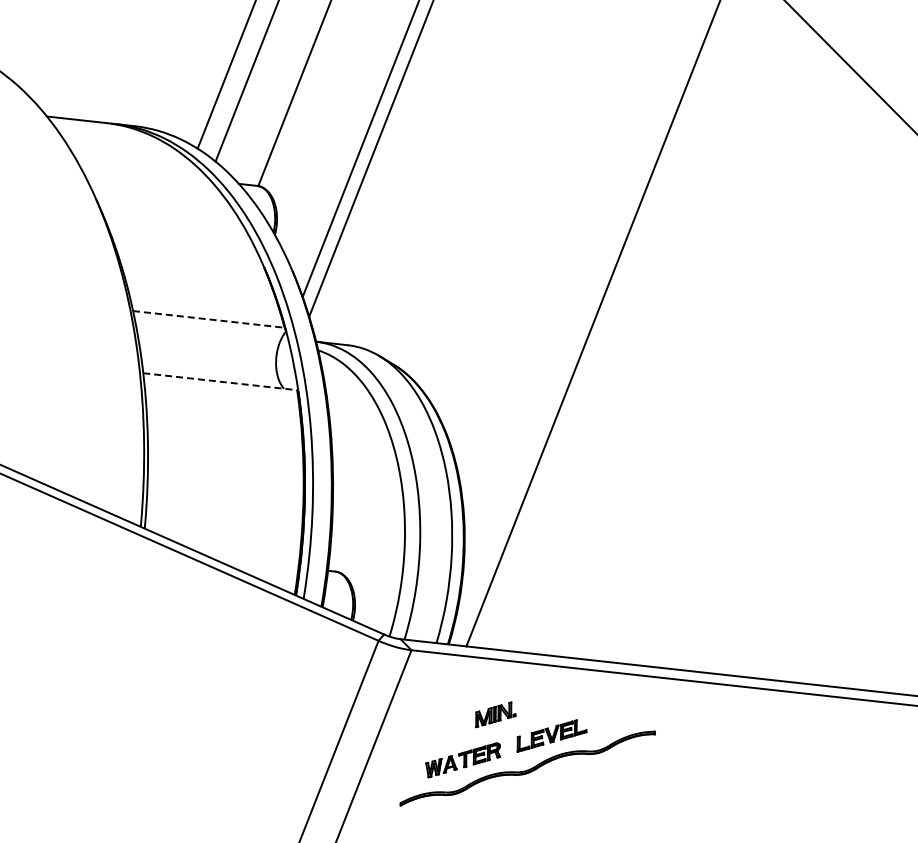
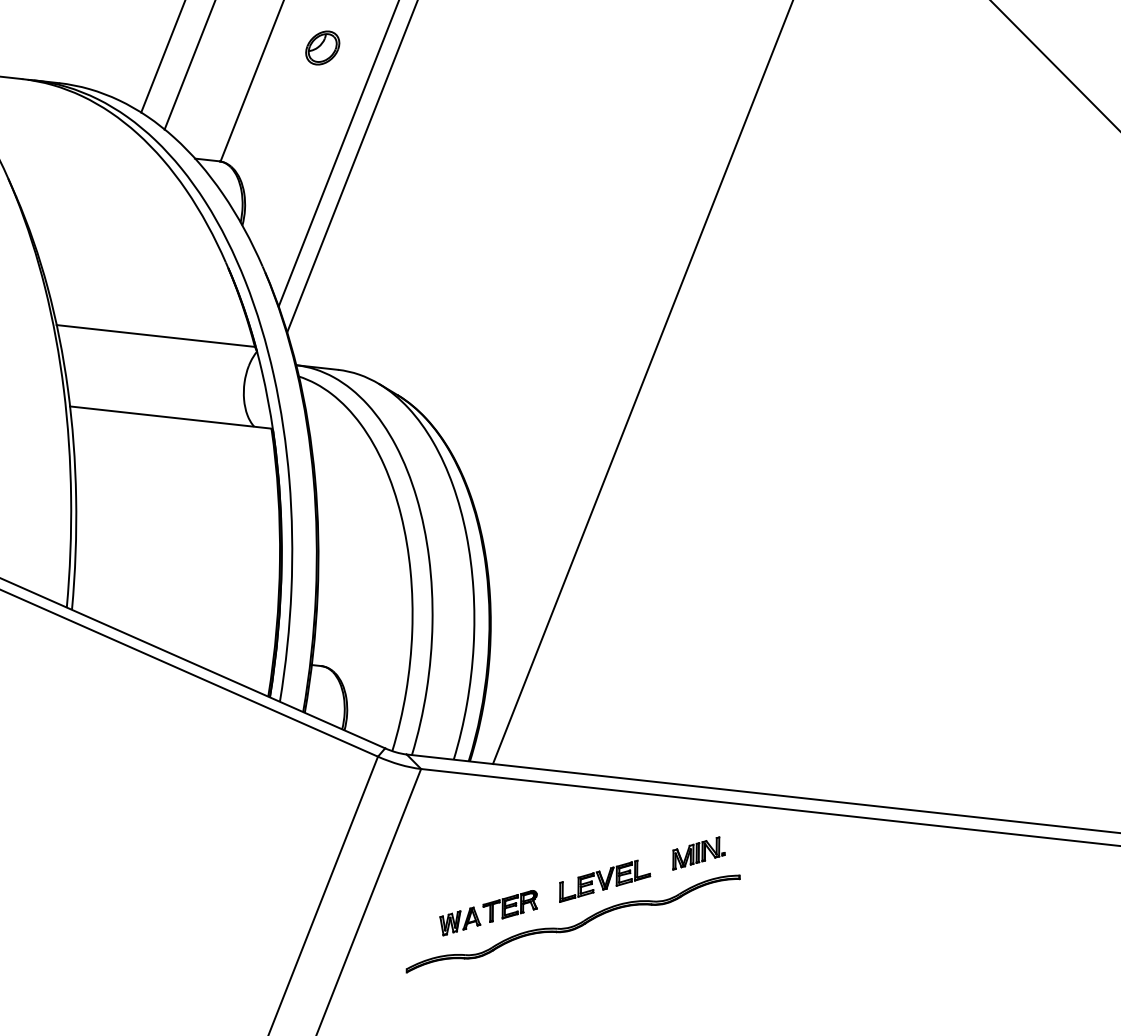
part: (335, 98) -> (321, 46), added
line: (209, 319) -> (156, 336), dashed -> solid
line: (220, 381) -> (171, 417), dashed -> solid
part: (495, 714) -> (698, 853), moved

